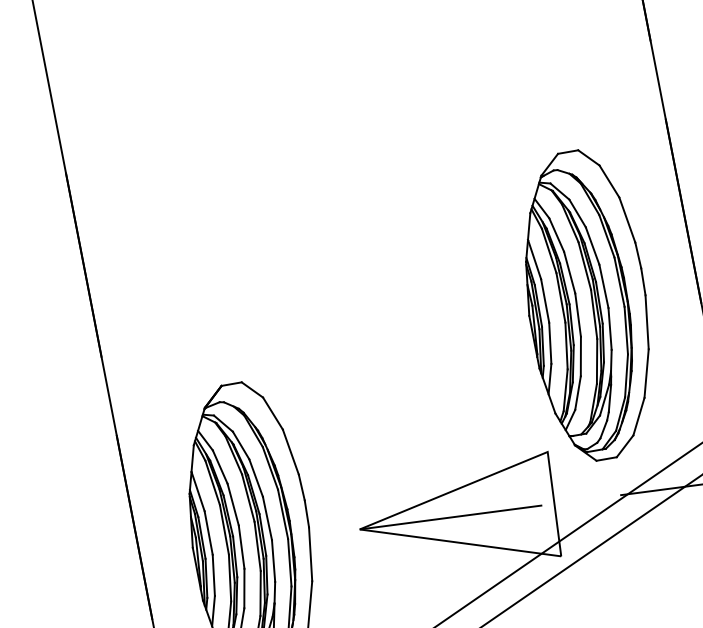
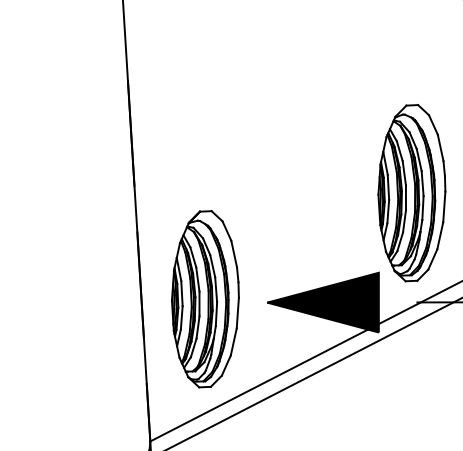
fill: (456, 516) -> (322, 302), added

